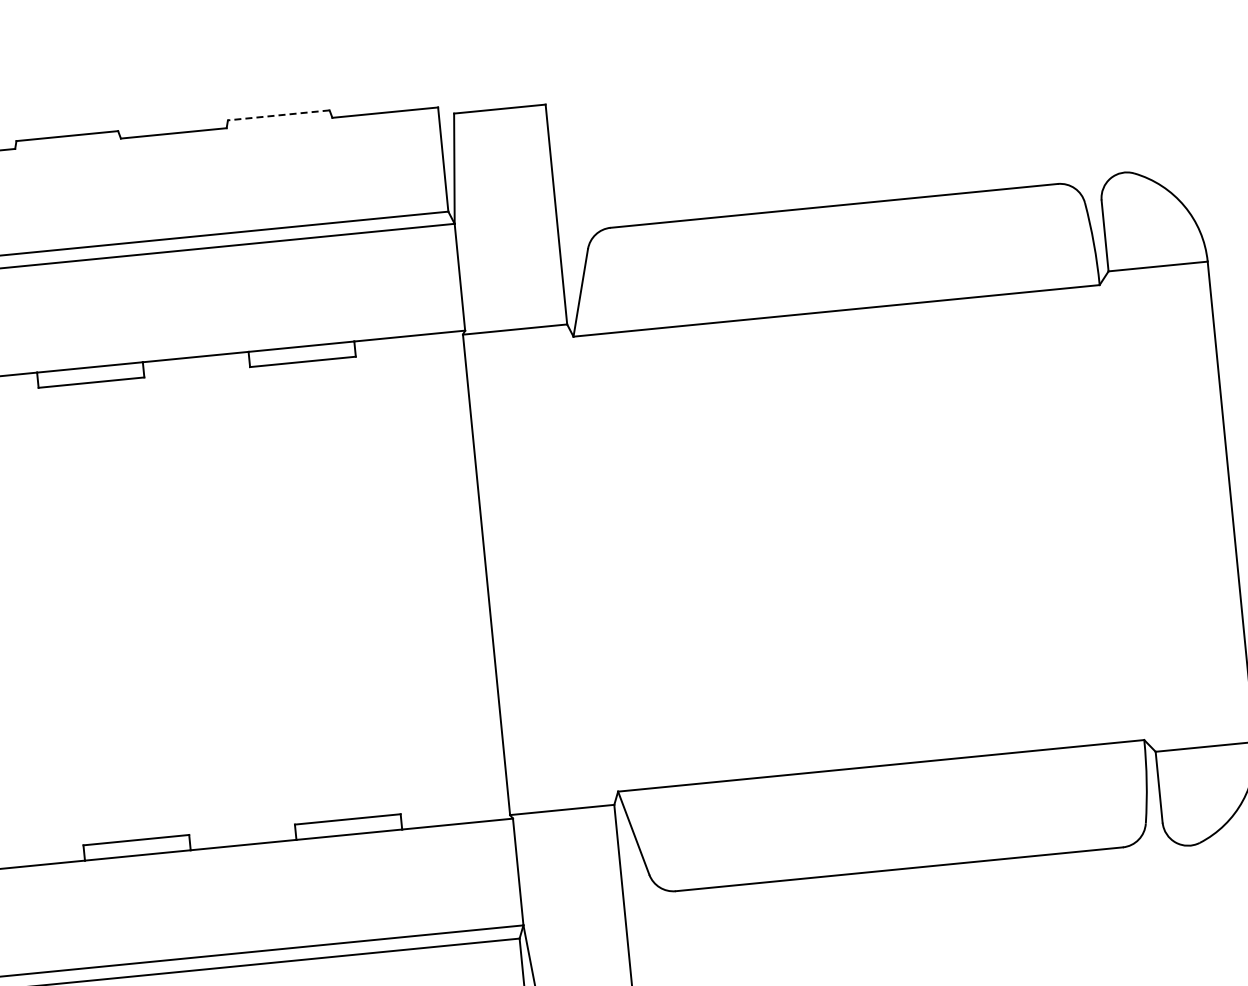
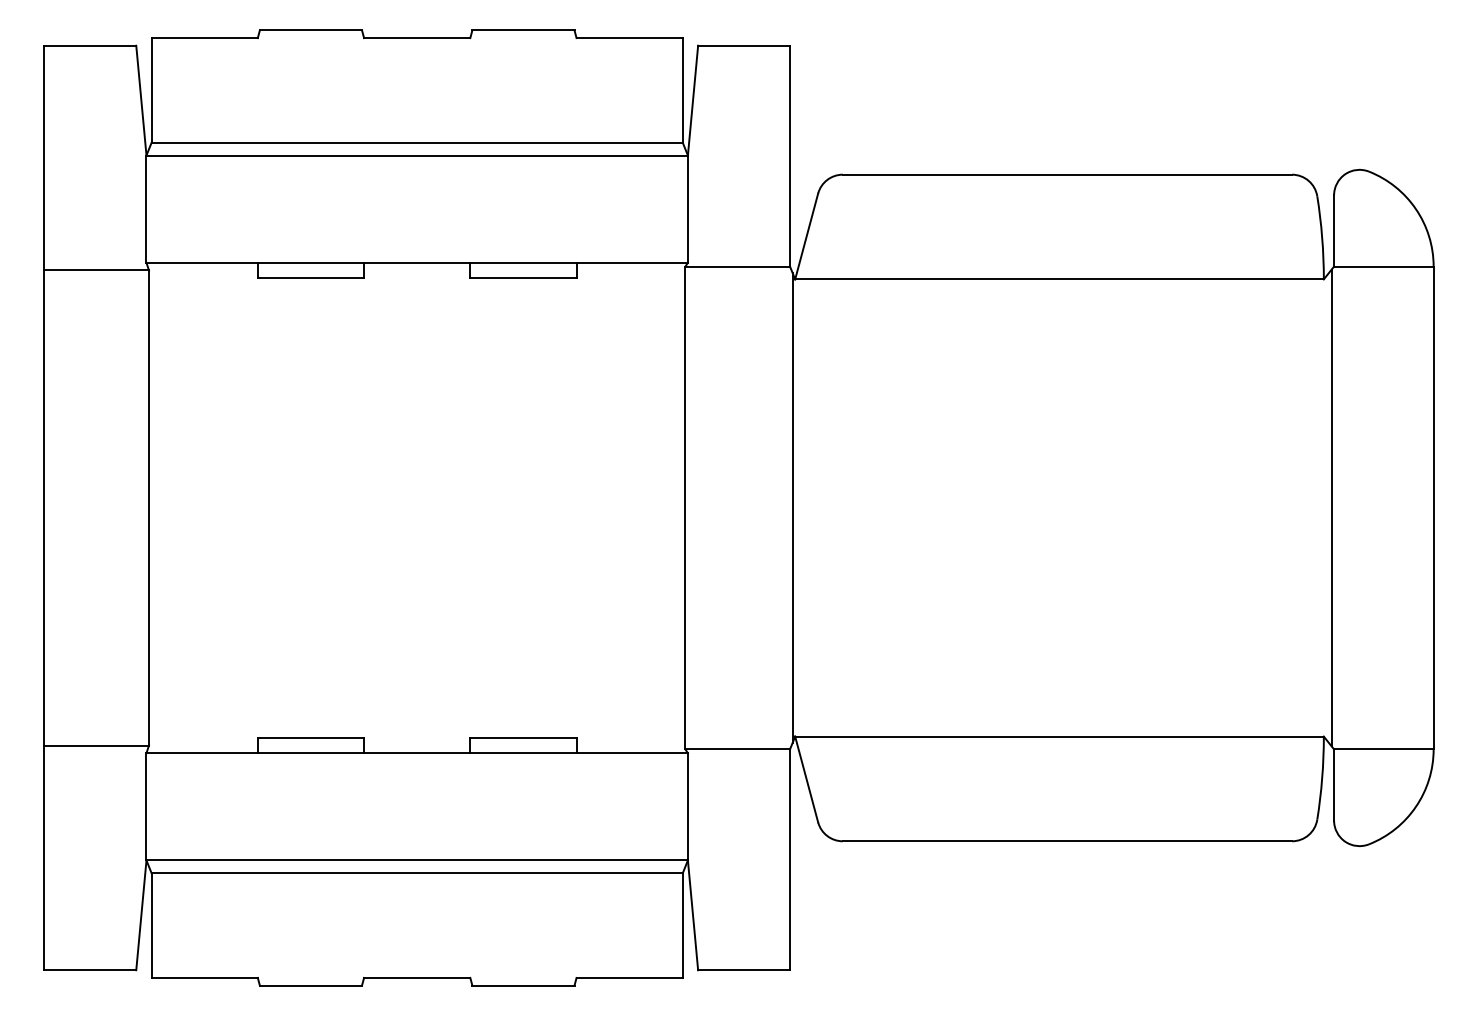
line: (277, 115) -> (522, 30), dashed -> solid
line: (1129, 511) -> (1331, 507), added
line: (593, 563) -> (792, 507), added

